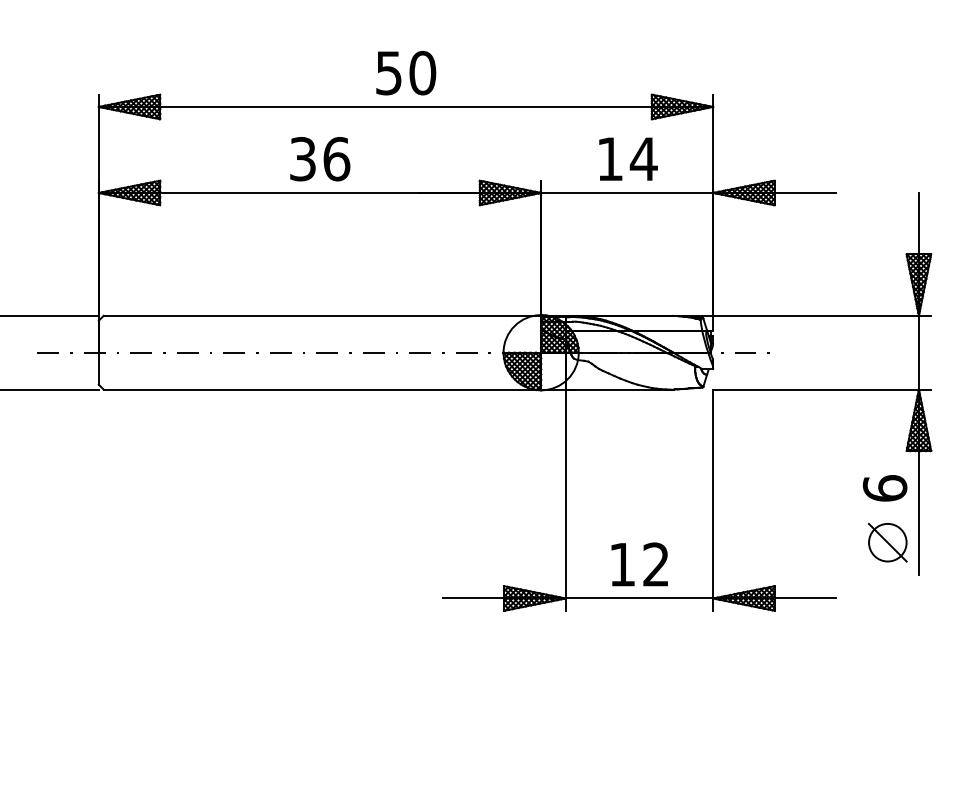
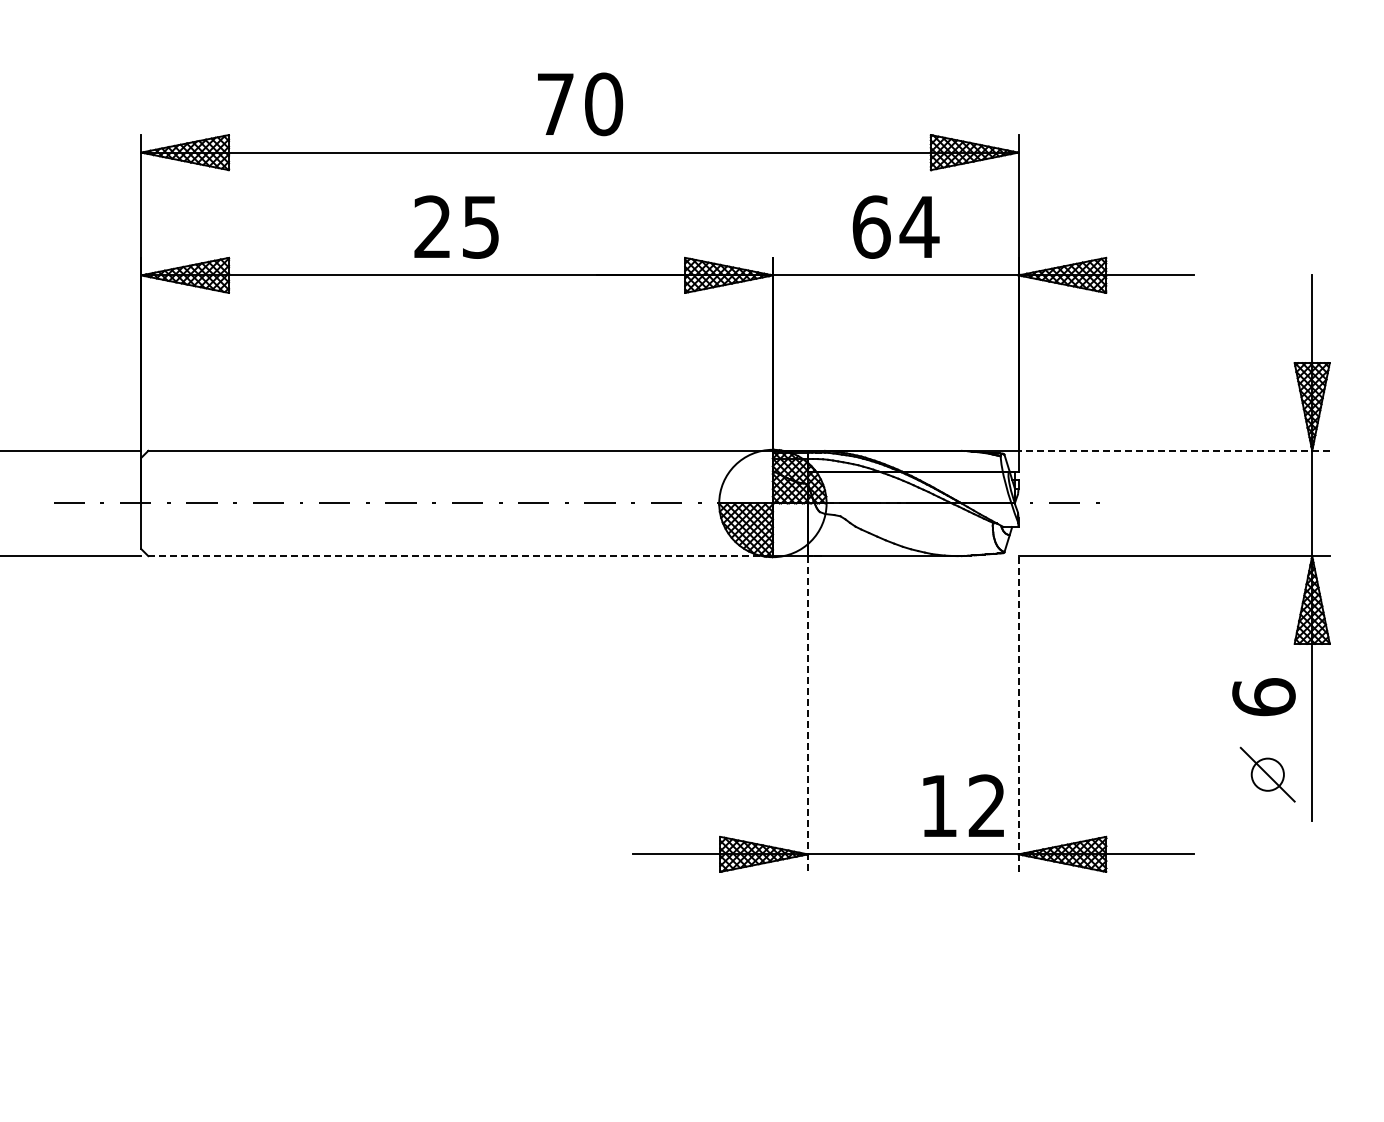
text: (388, 73) -> (555, 104), 50 -> 70
text: (320, 158) -> (457, 226), 36 -> 25
text: (610, 158) -> (871, 226), 14 -> 64
line: (822, 315) -> (1174, 450), solid -> dashed
line: (323, 389) -> (461, 556), solid -> dashed
line: (566, 500) -> (808, 714), solid -> dashed
line: (713, 500) -> (1018, 714), solid -> dashed
circle: (887, 542) -> (1267, 774), size x0.6
text: (639, 564) -> (963, 805), moved

